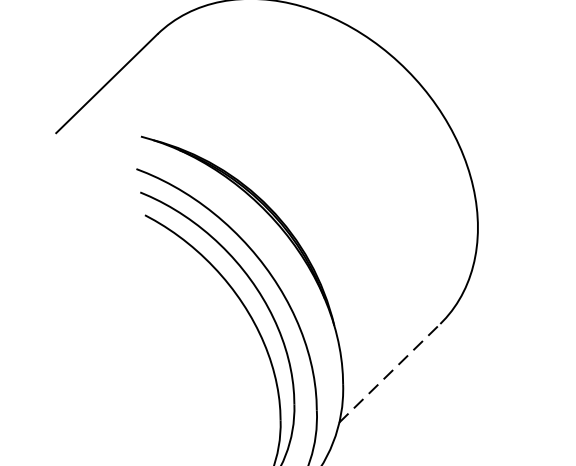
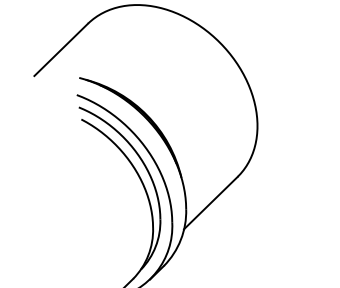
line: (390, 372) -> (211, 202), dashed -> solid

